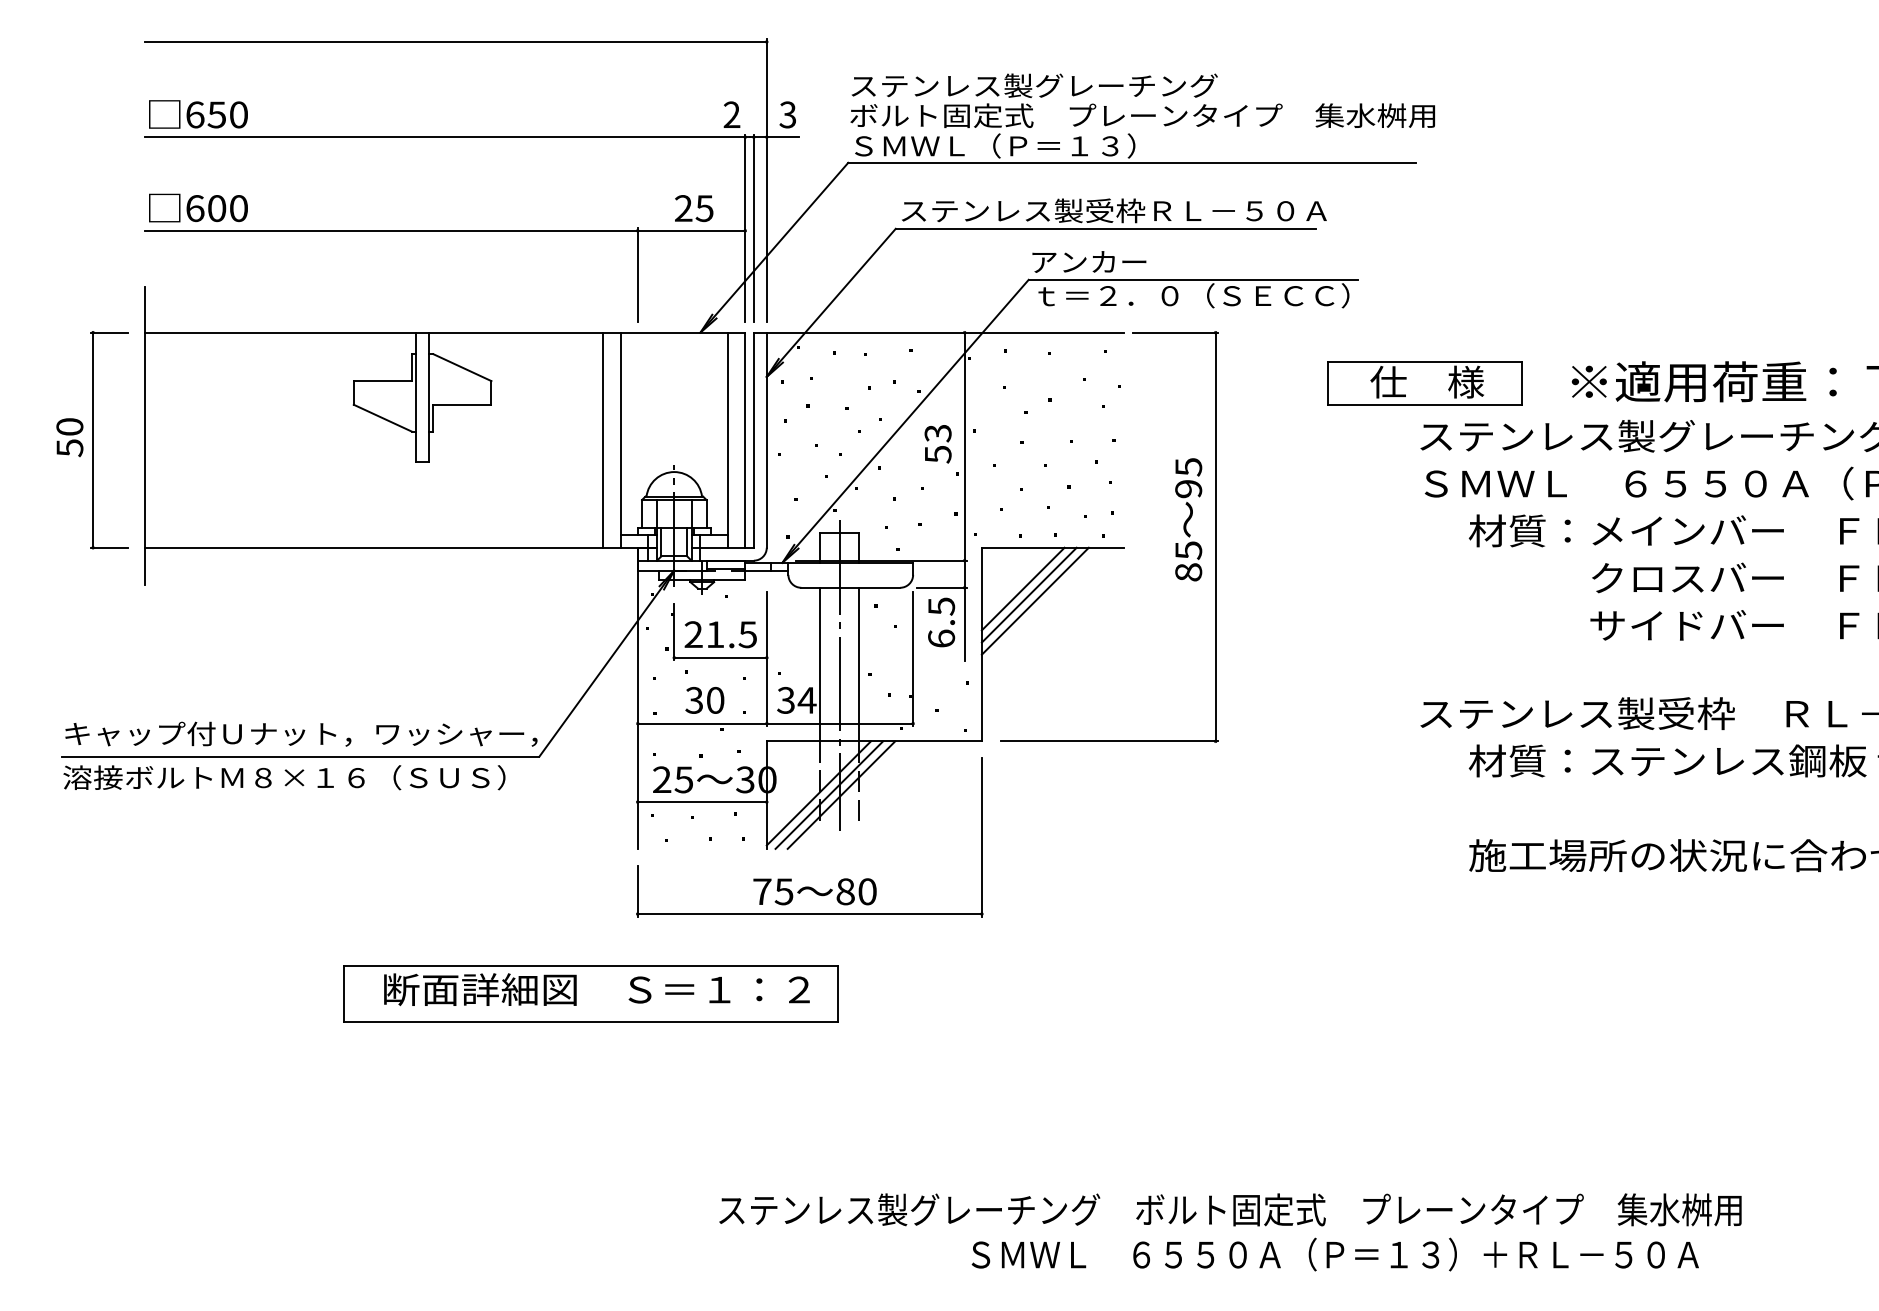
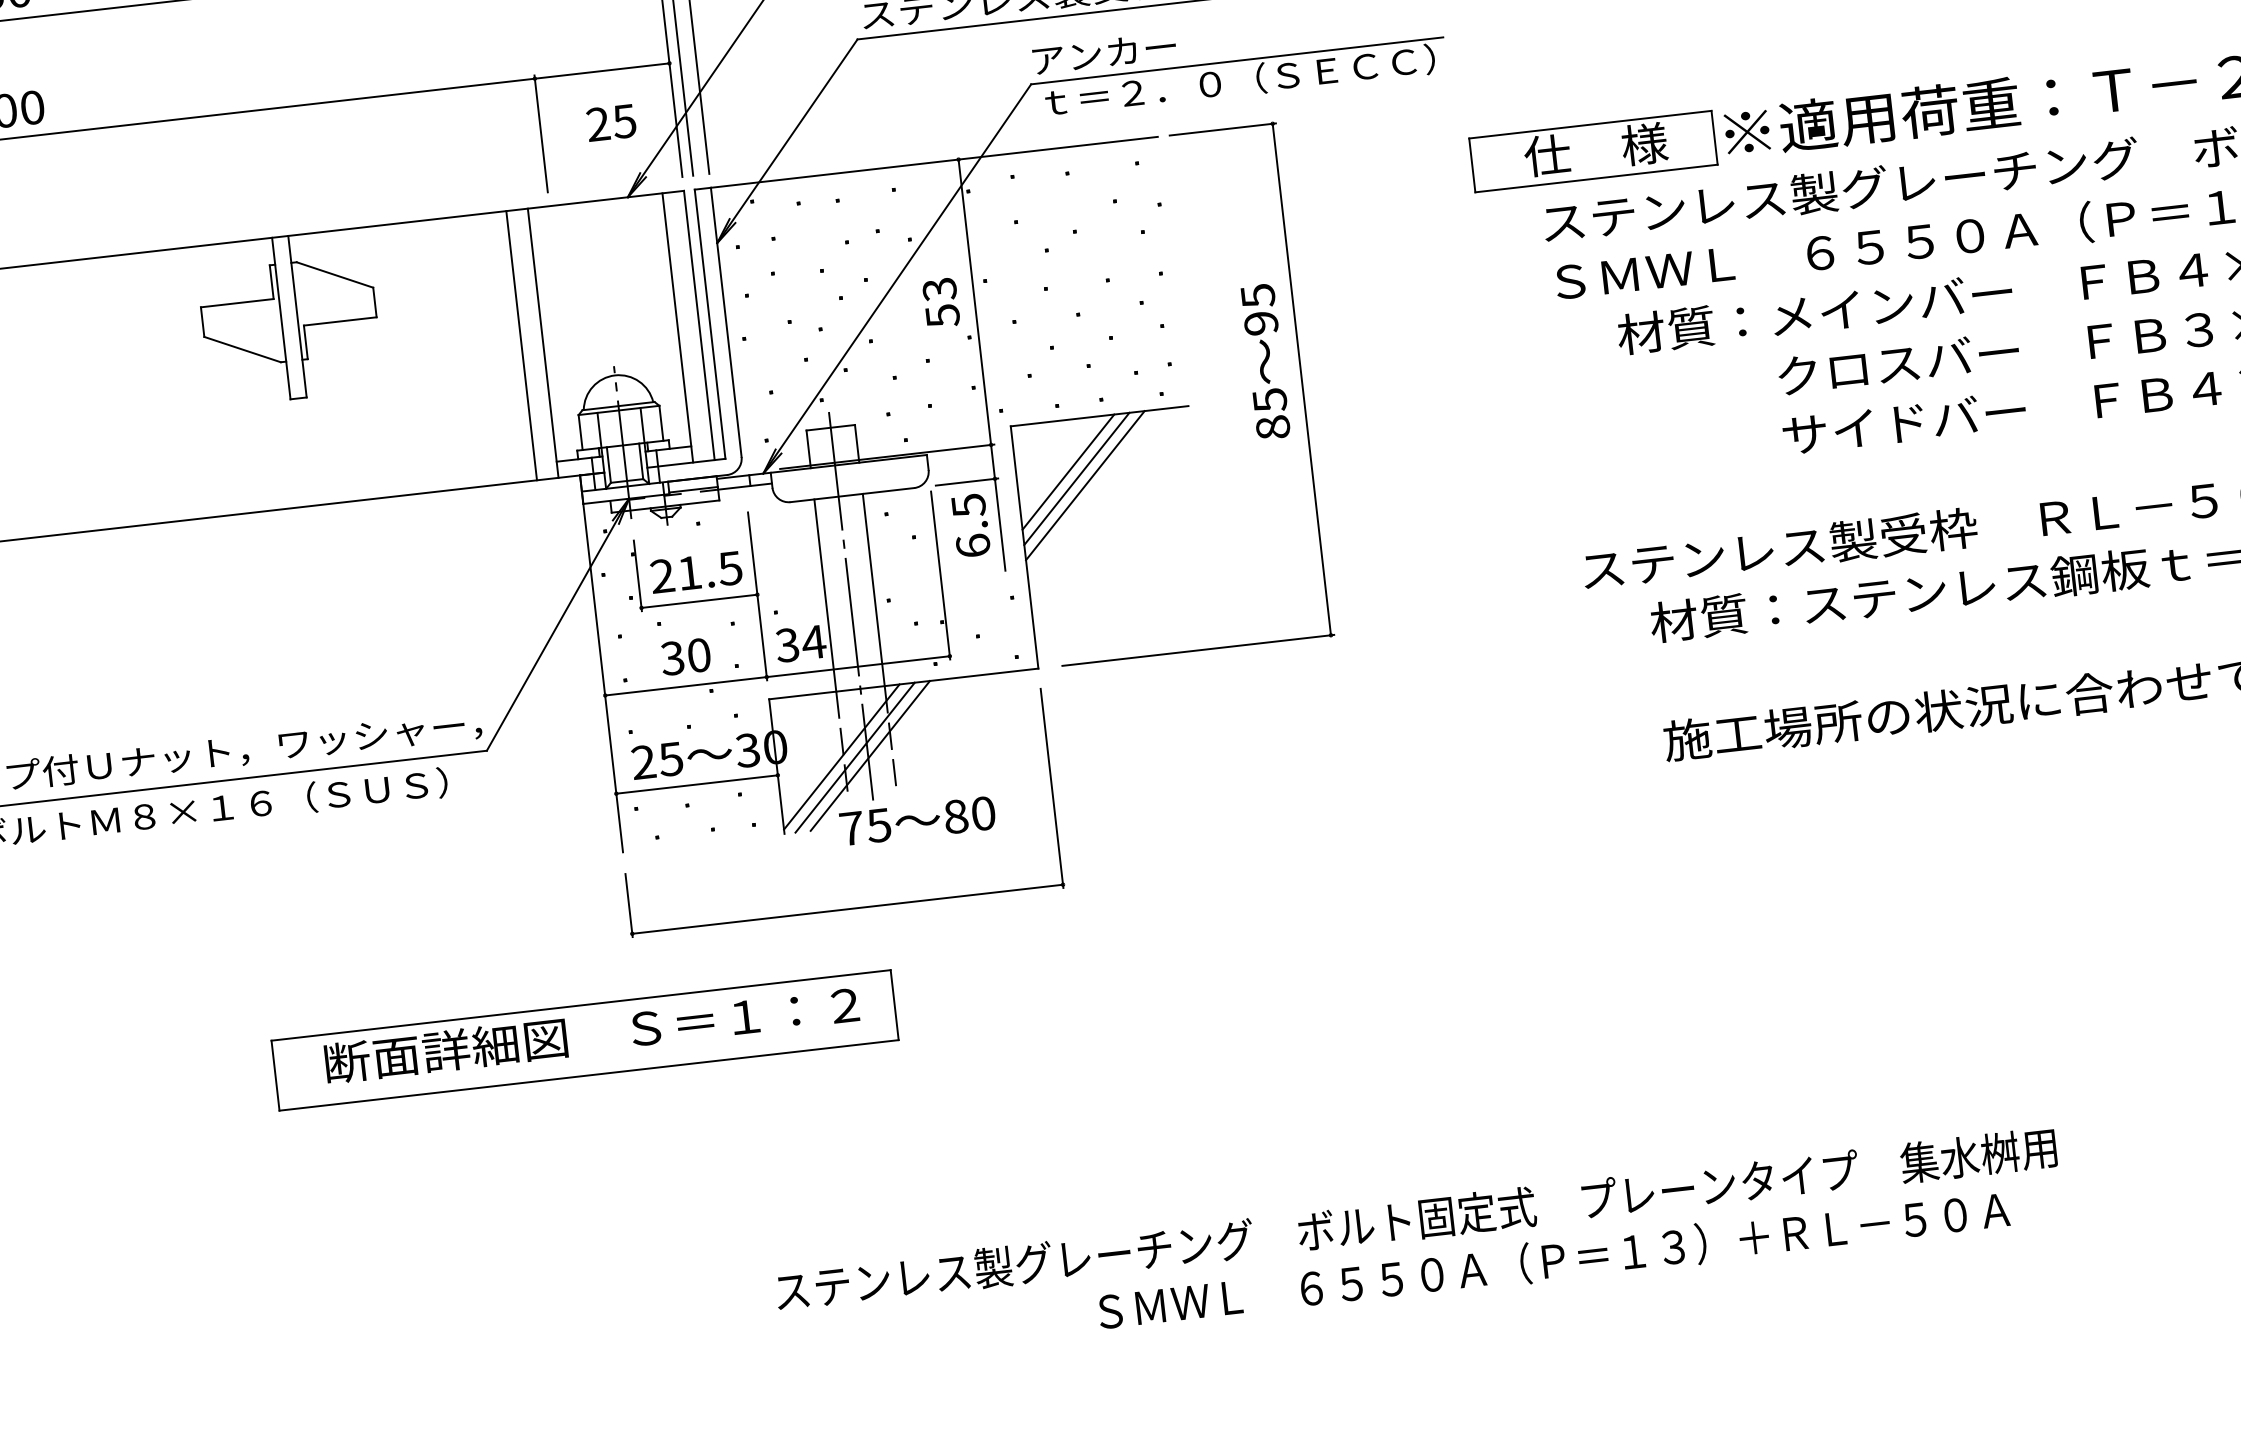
text: (694, 208) -> (611, 122), moved
part: (1424, 383) -> (1592, 151), moved
text: (814, 891) -> (917, 820), moved

